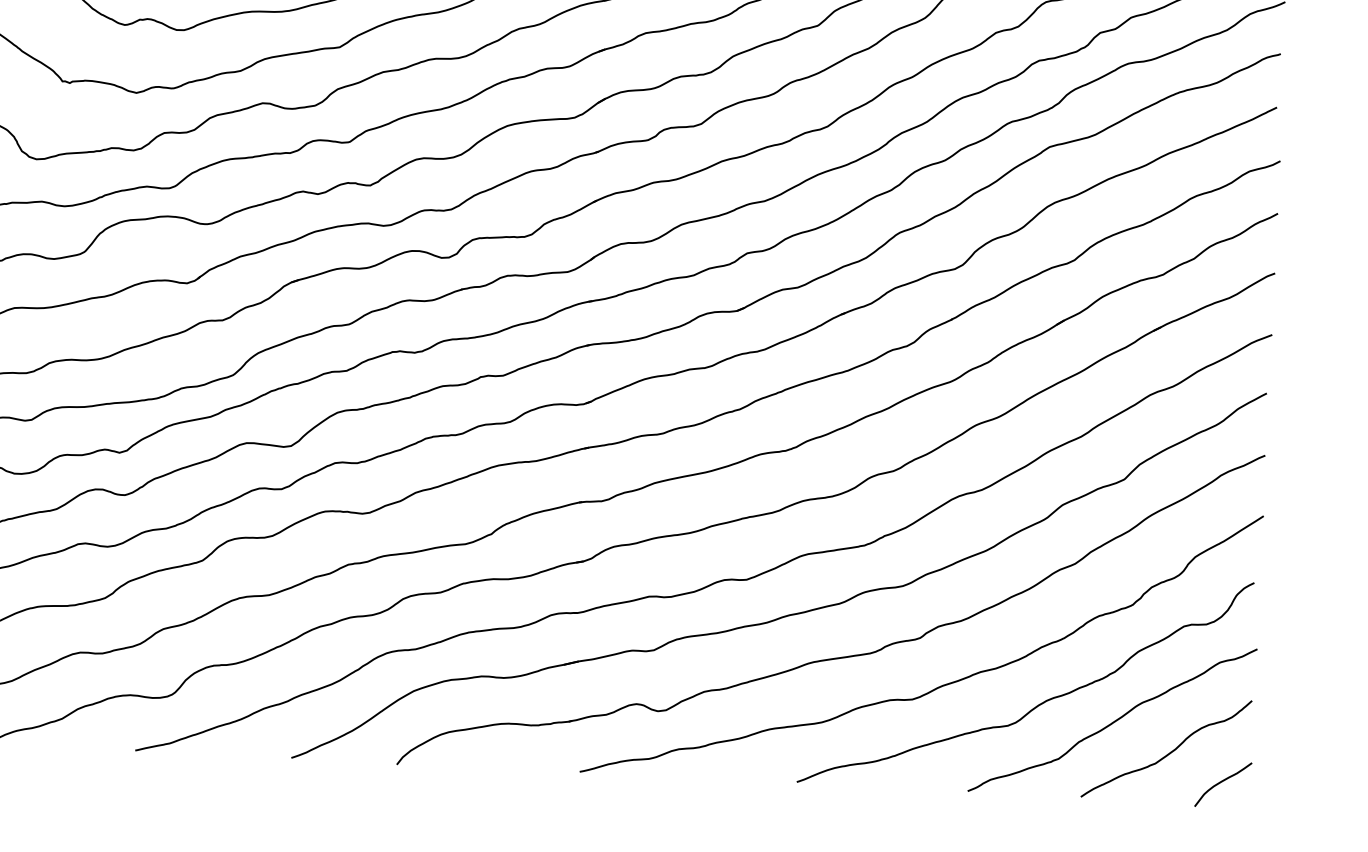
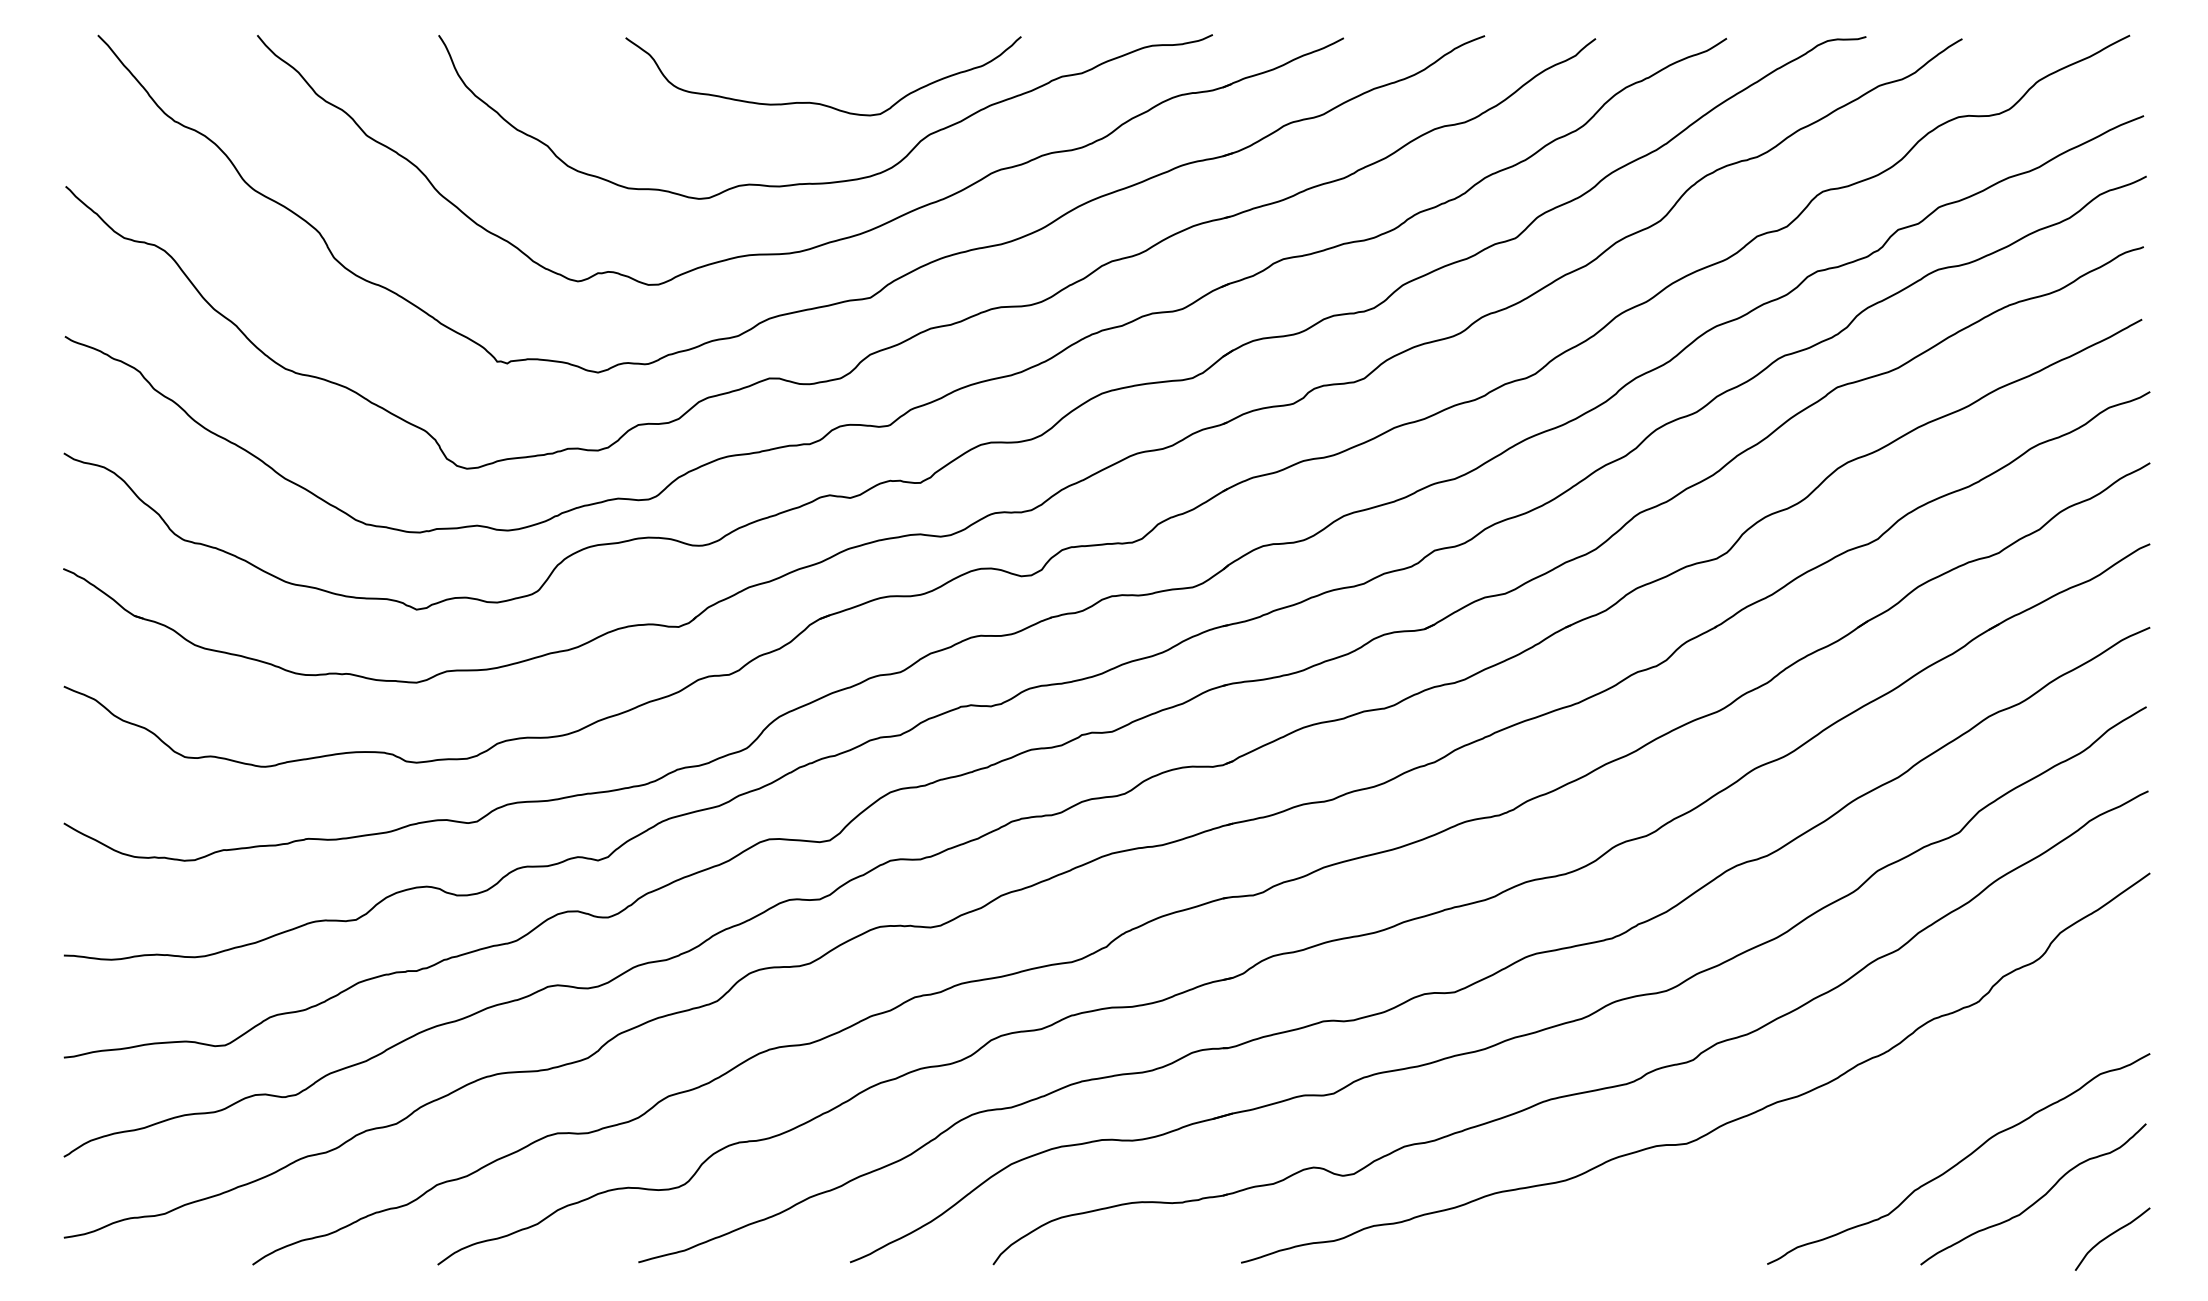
curve: (1038, 704) -> (1857, 1142), removed

